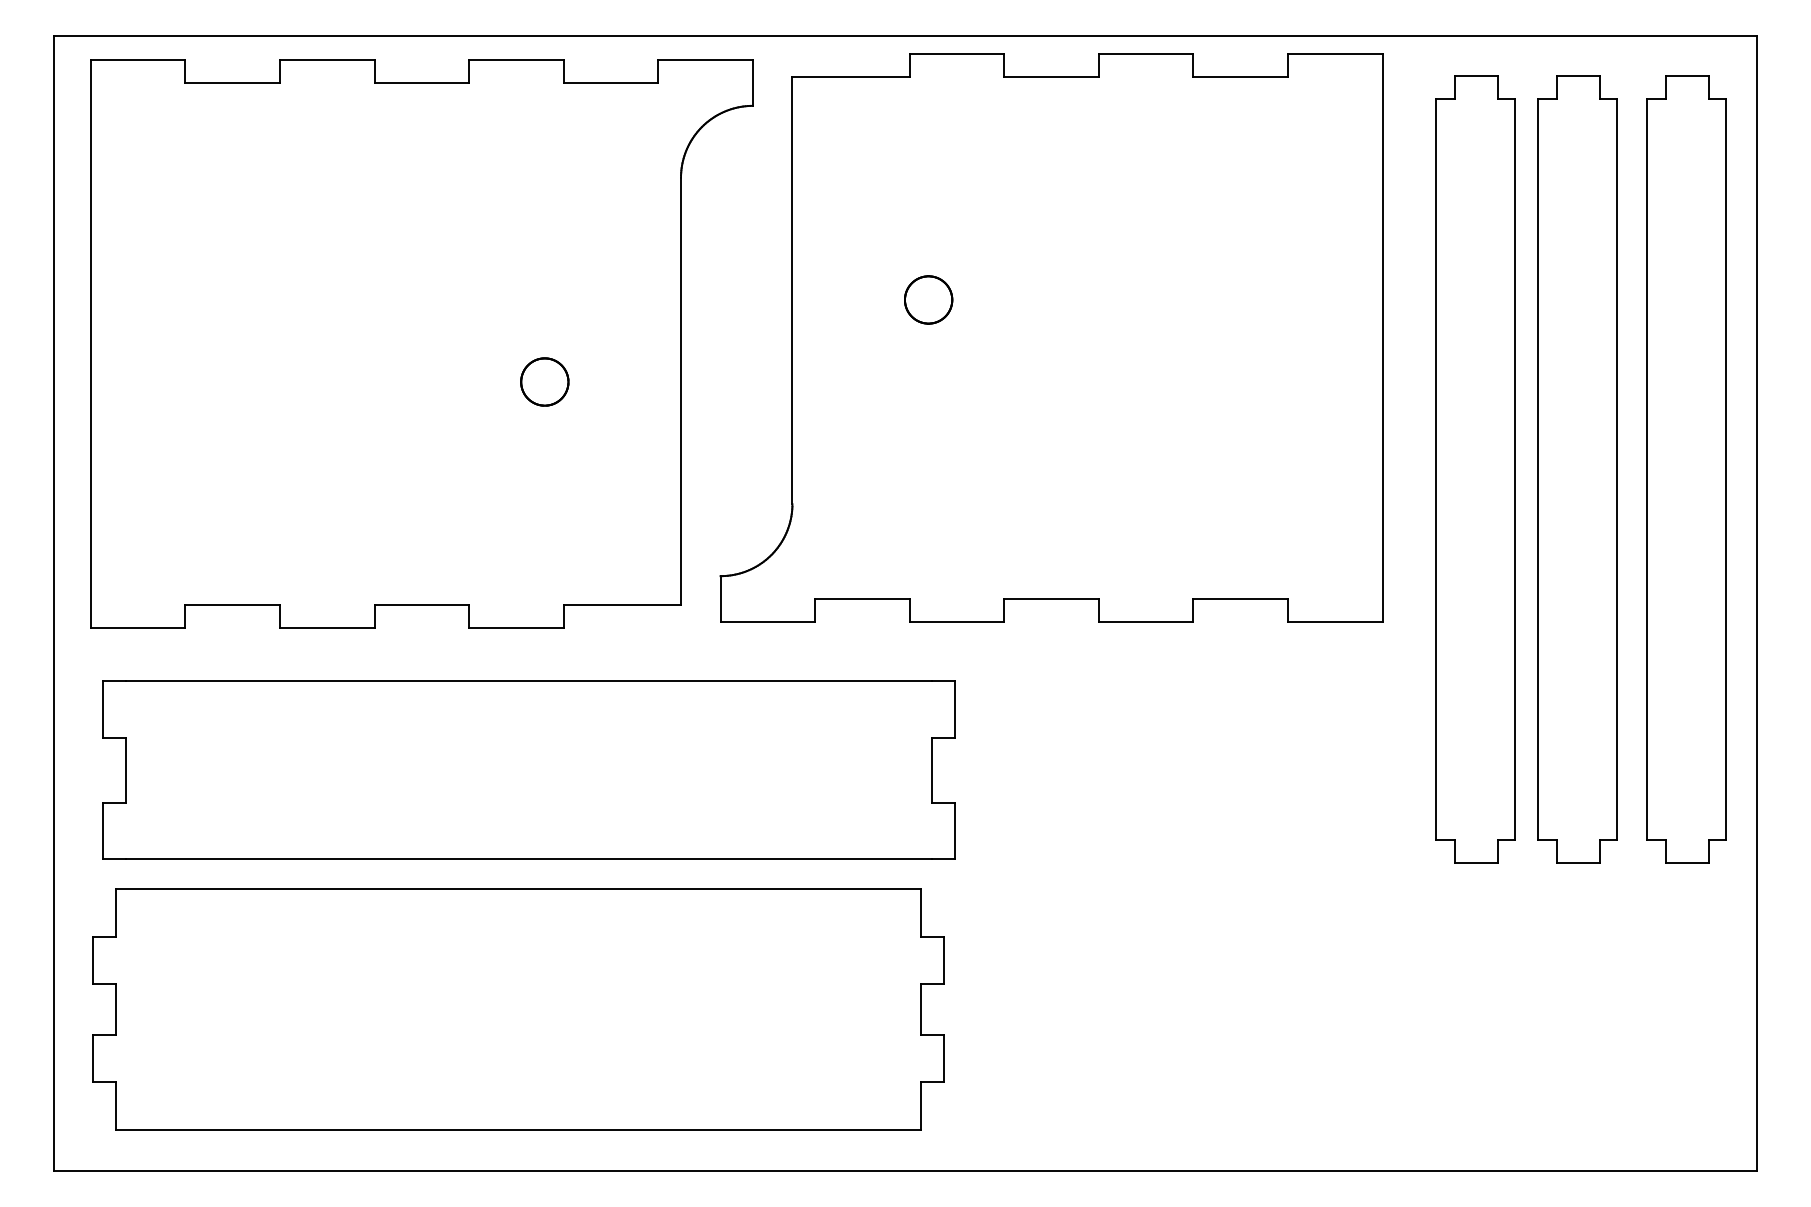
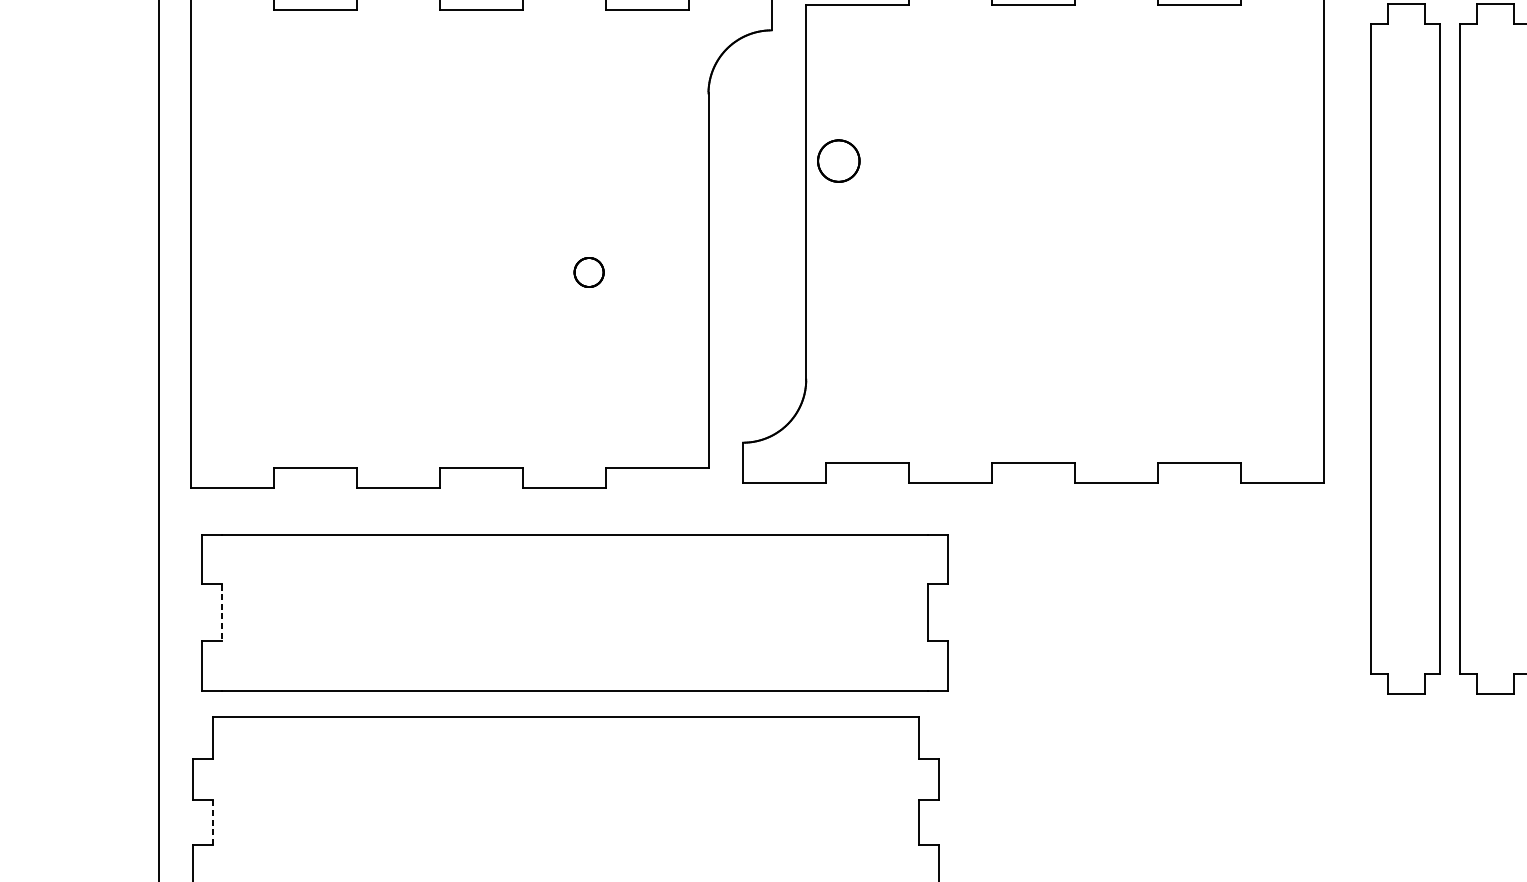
part: (928, 299) -> (838, 160), moved
part: (544, 381) -> (588, 272), size x0.7
line: (126, 770) -> (222, 613), solid -> dashed
line: (115, 1009) -> (212, 822), solid -> dashed

